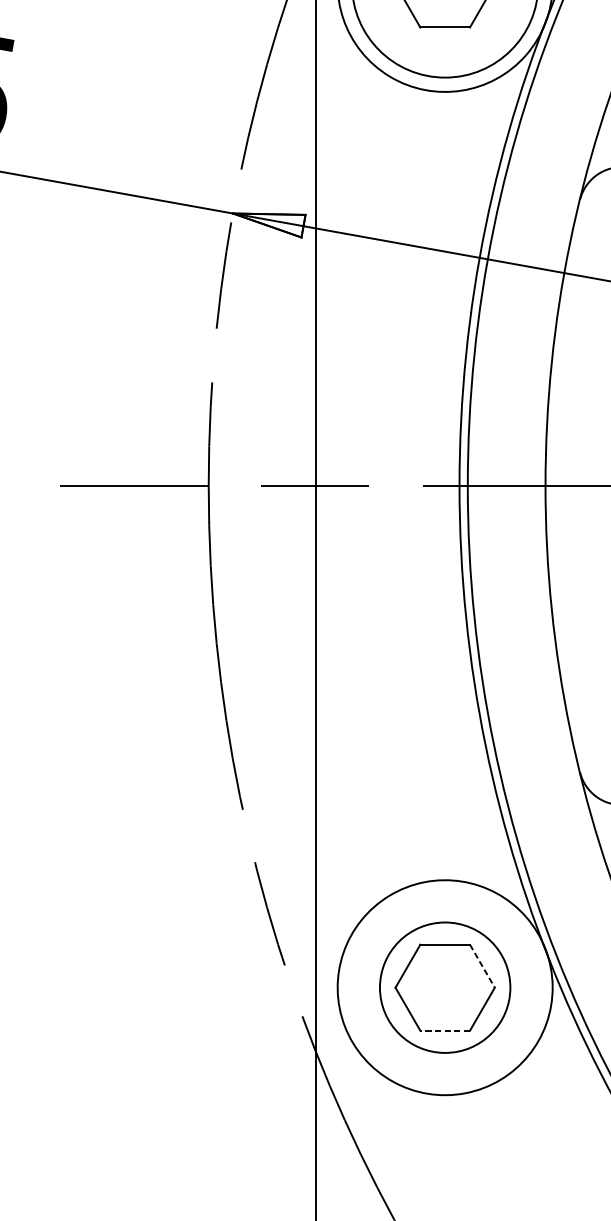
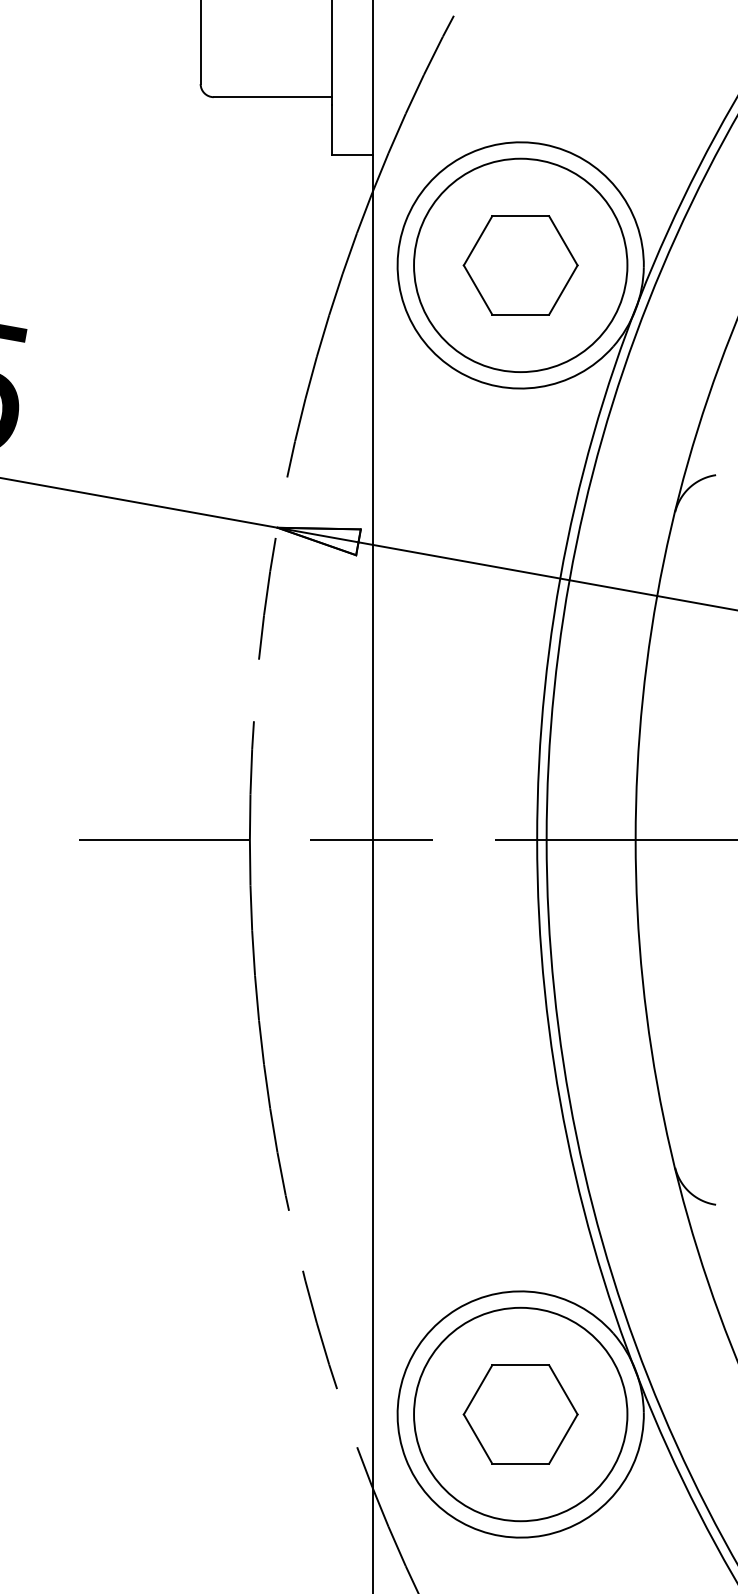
line: (482, 966) -> (563, 1390), dashed -> solid
circle: (444, 987) -> (520, 1414), size x1.43
line: (444, 1030) -> (520, 1463), dashed -> solid

